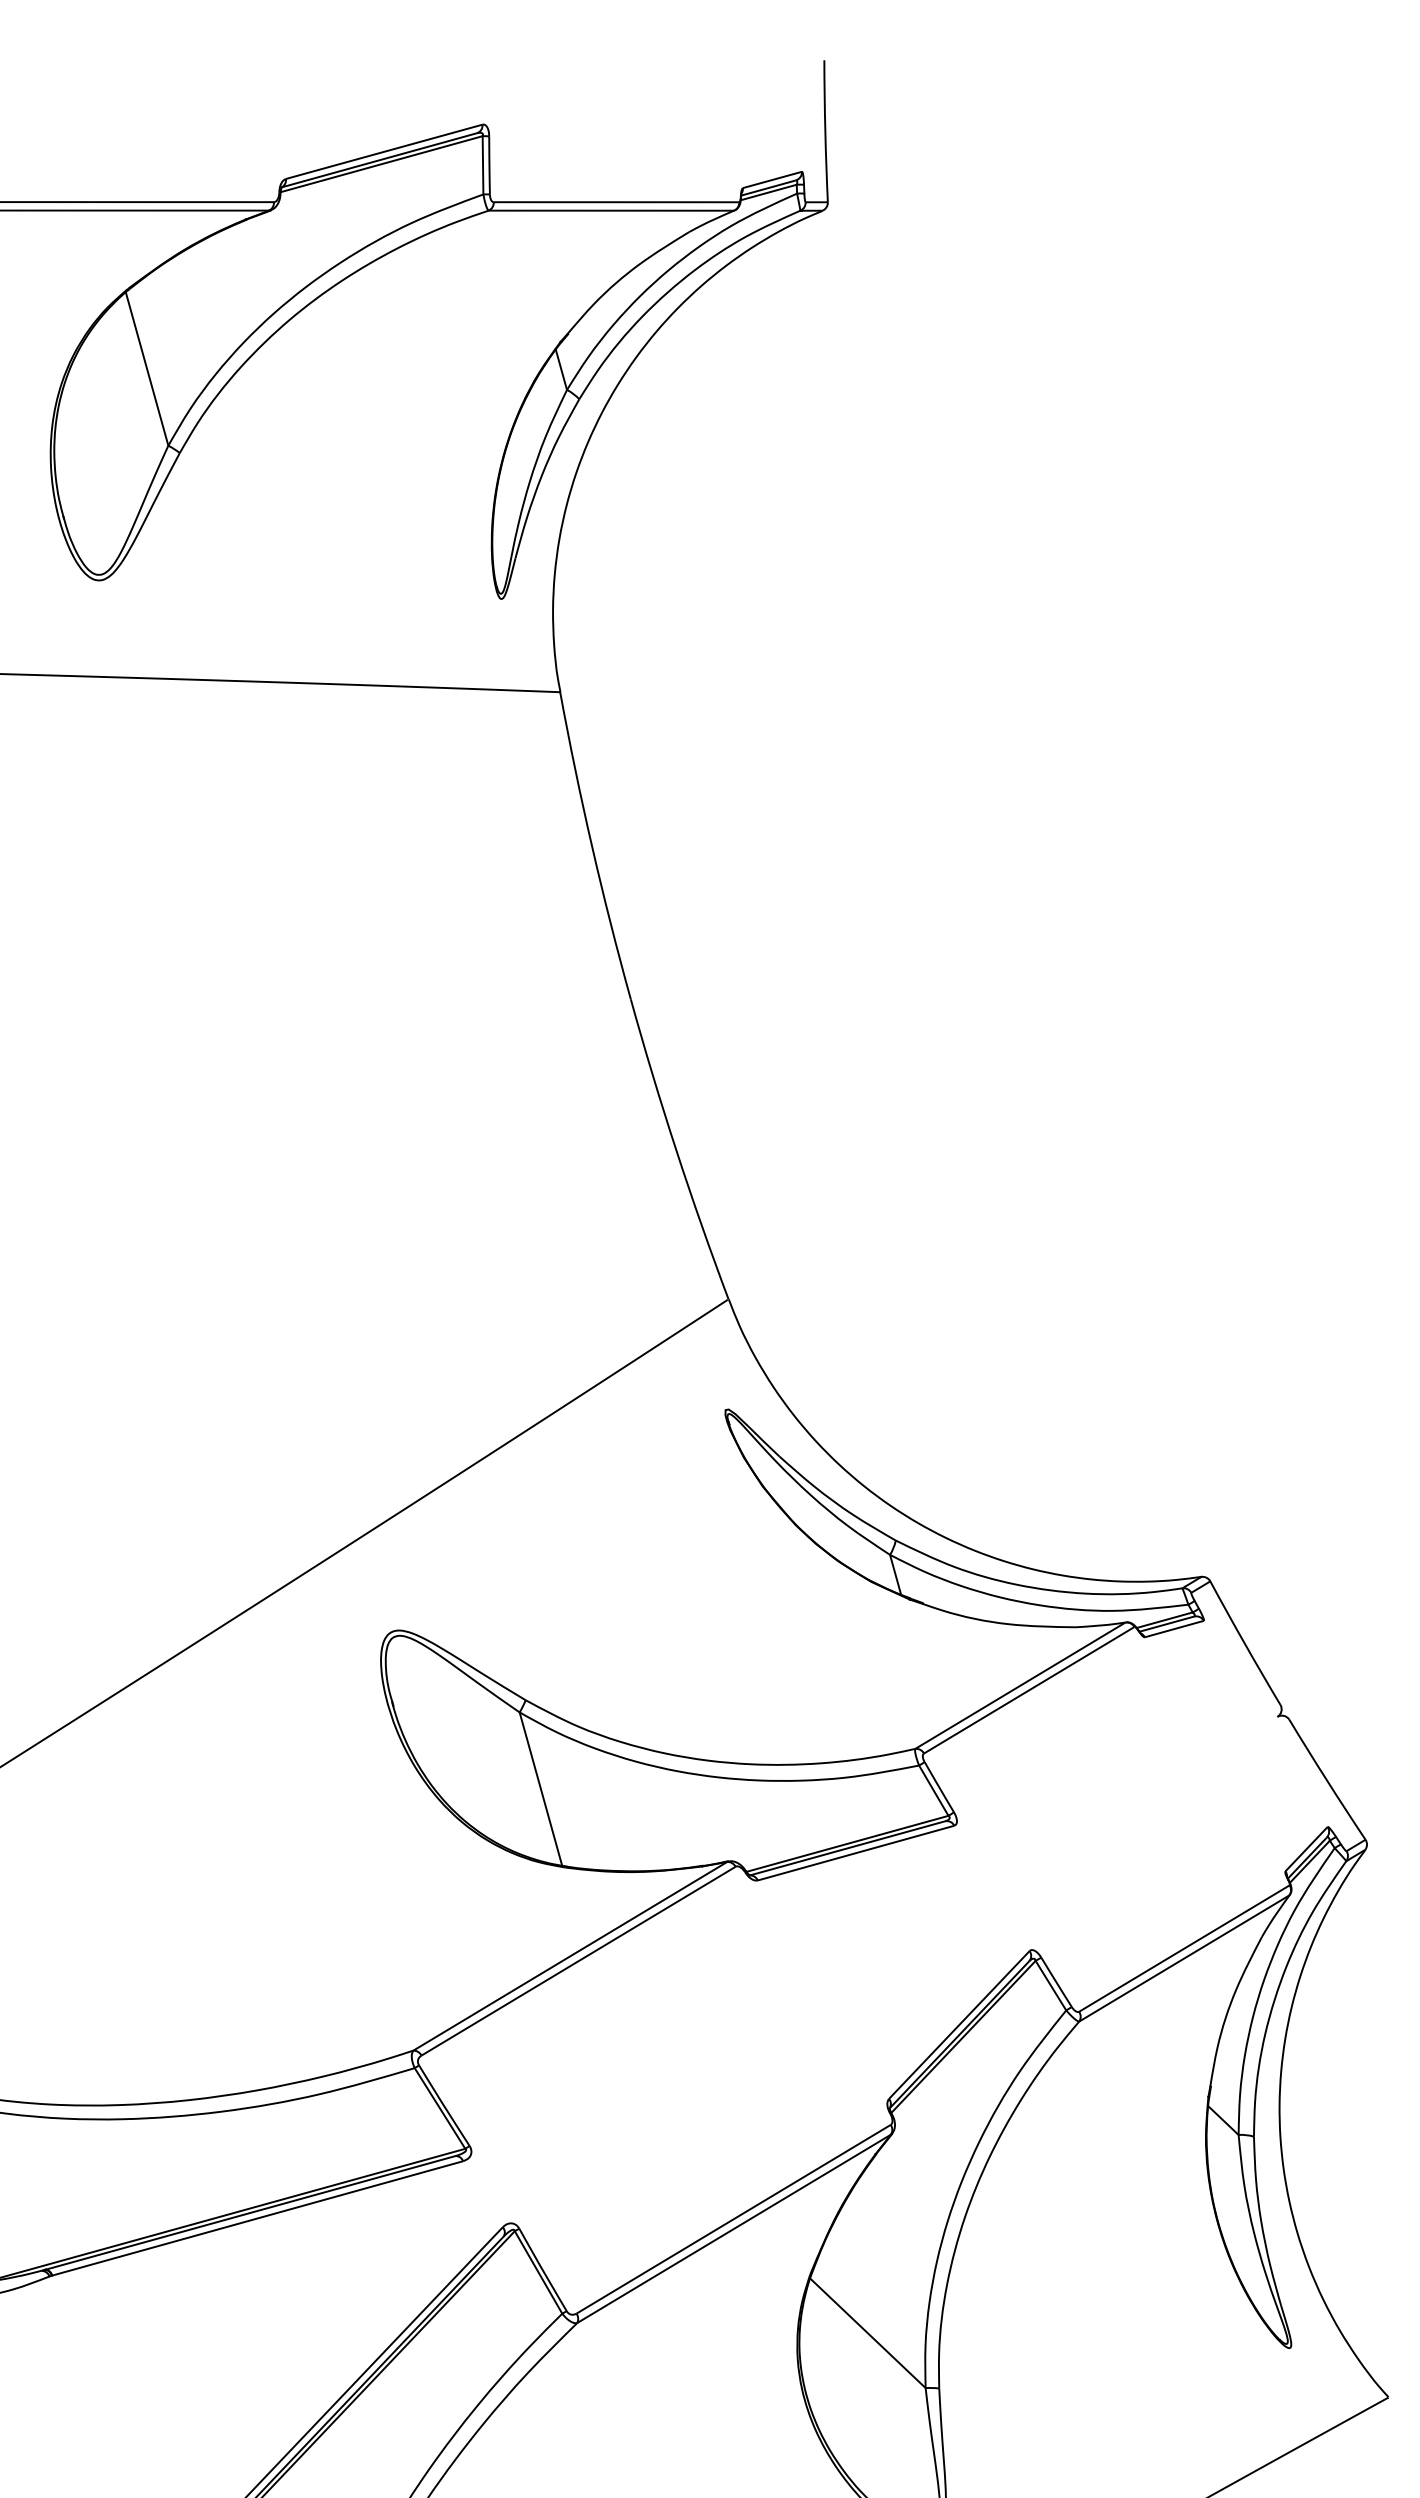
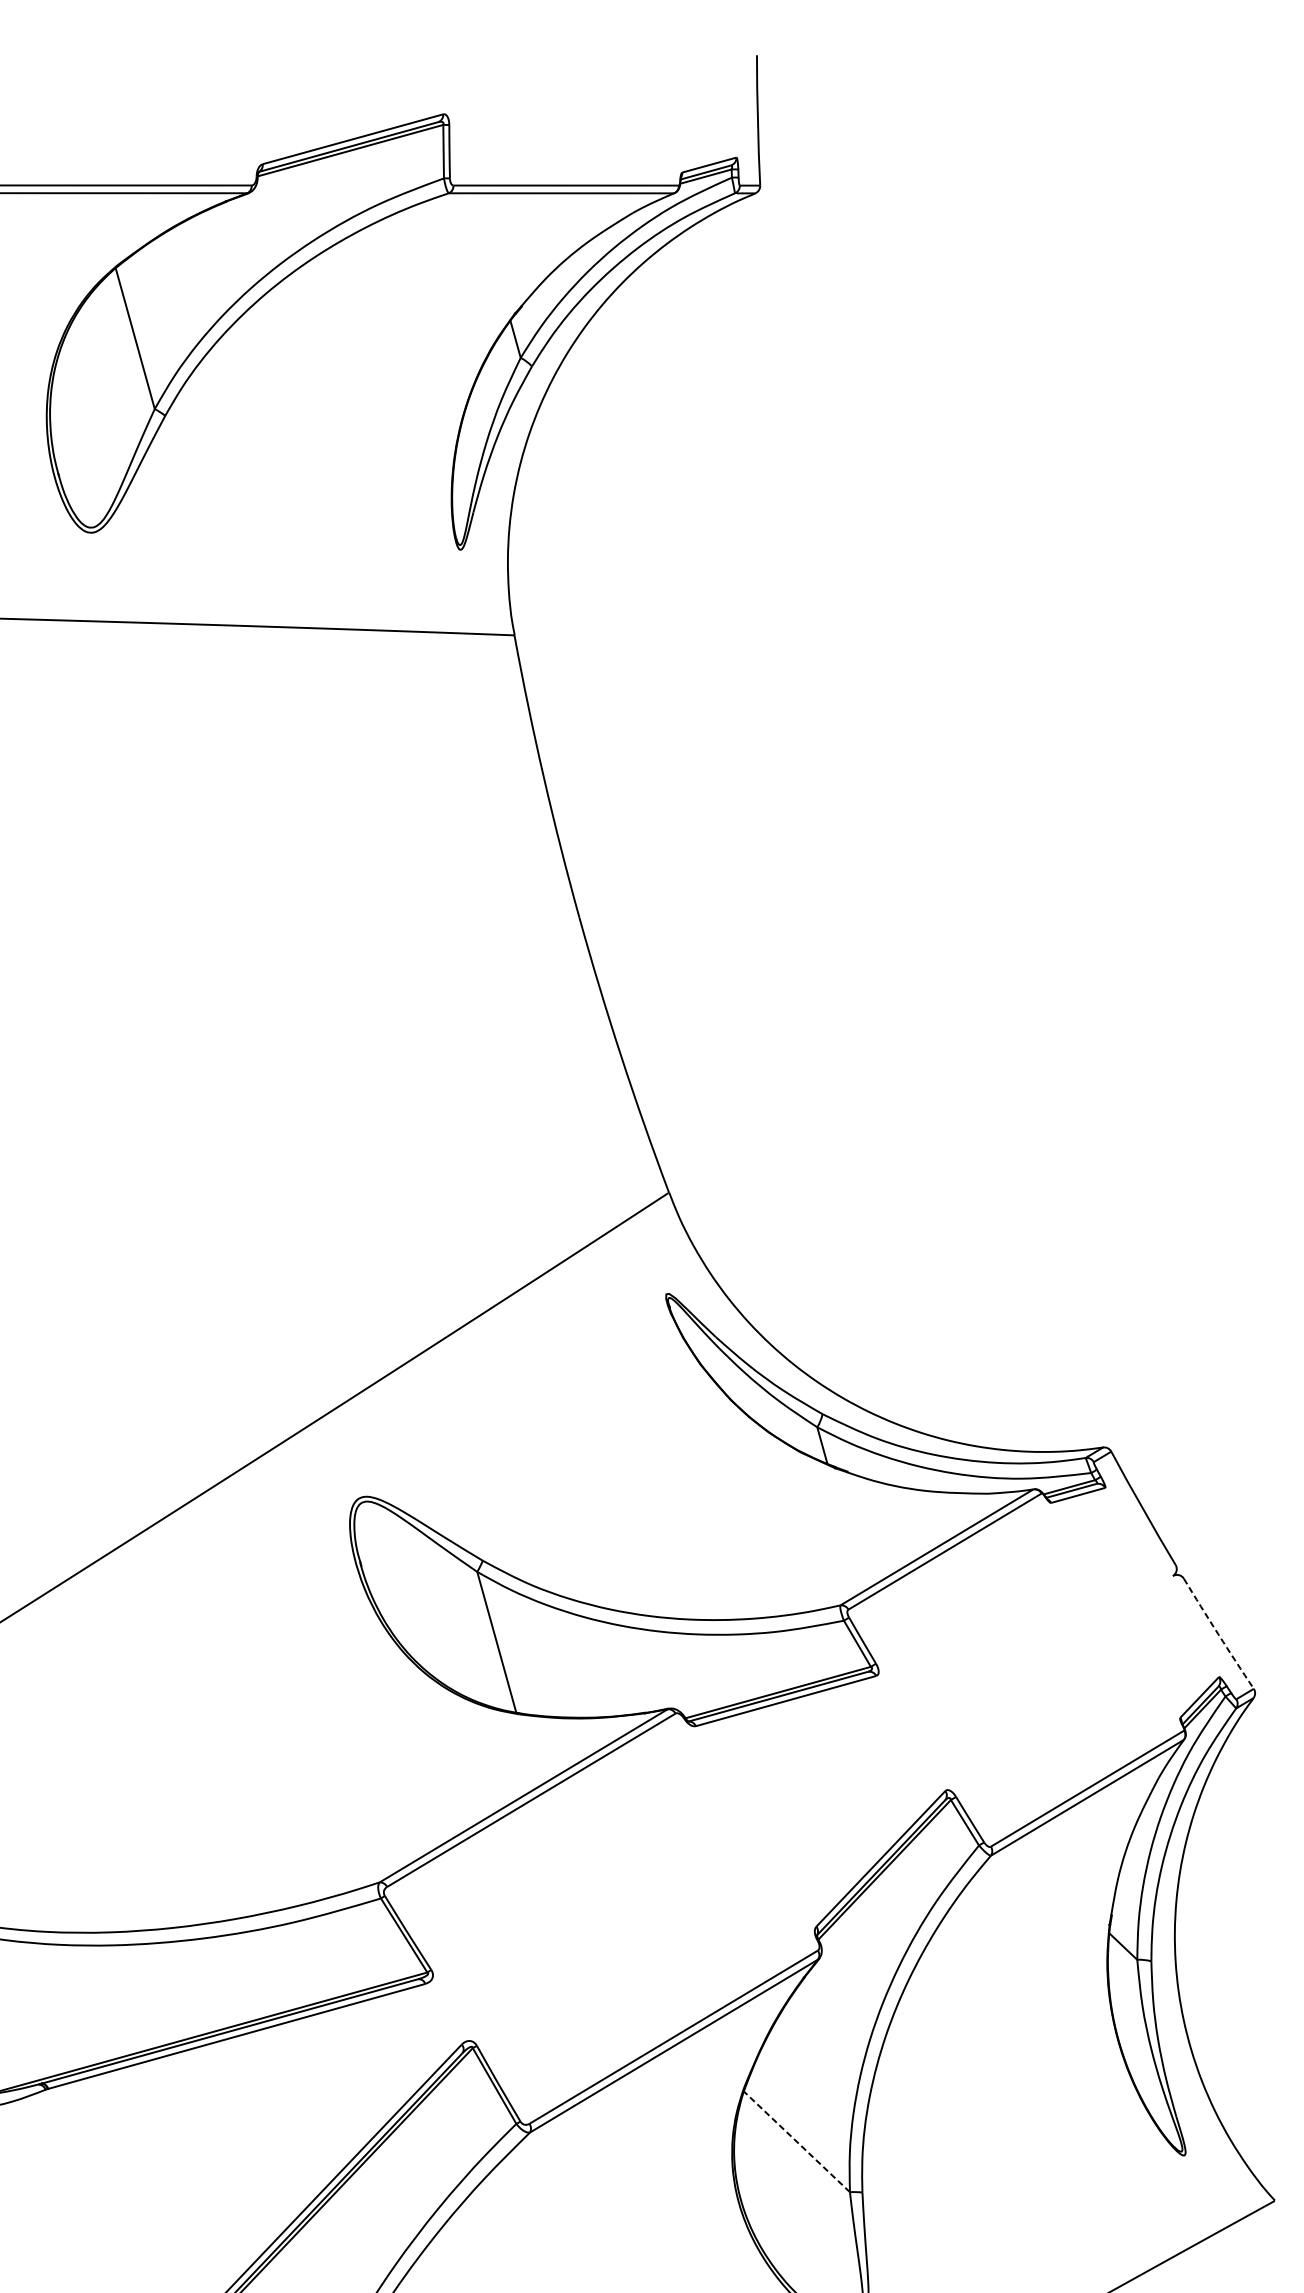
arc: (1326, 1780) -> (1217, 1634), solid -> dashed
line: (867, 2333) -> (796, 2142), solid -> dashed

